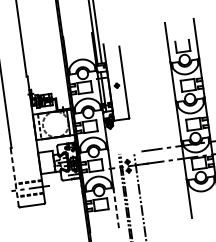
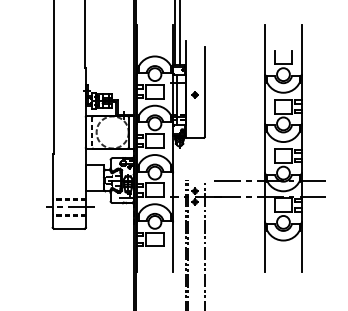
line: (14, 177) -> (52, 190), dashed -> solid
line: (116, 208) -> (173, 247), dashed -> solid

